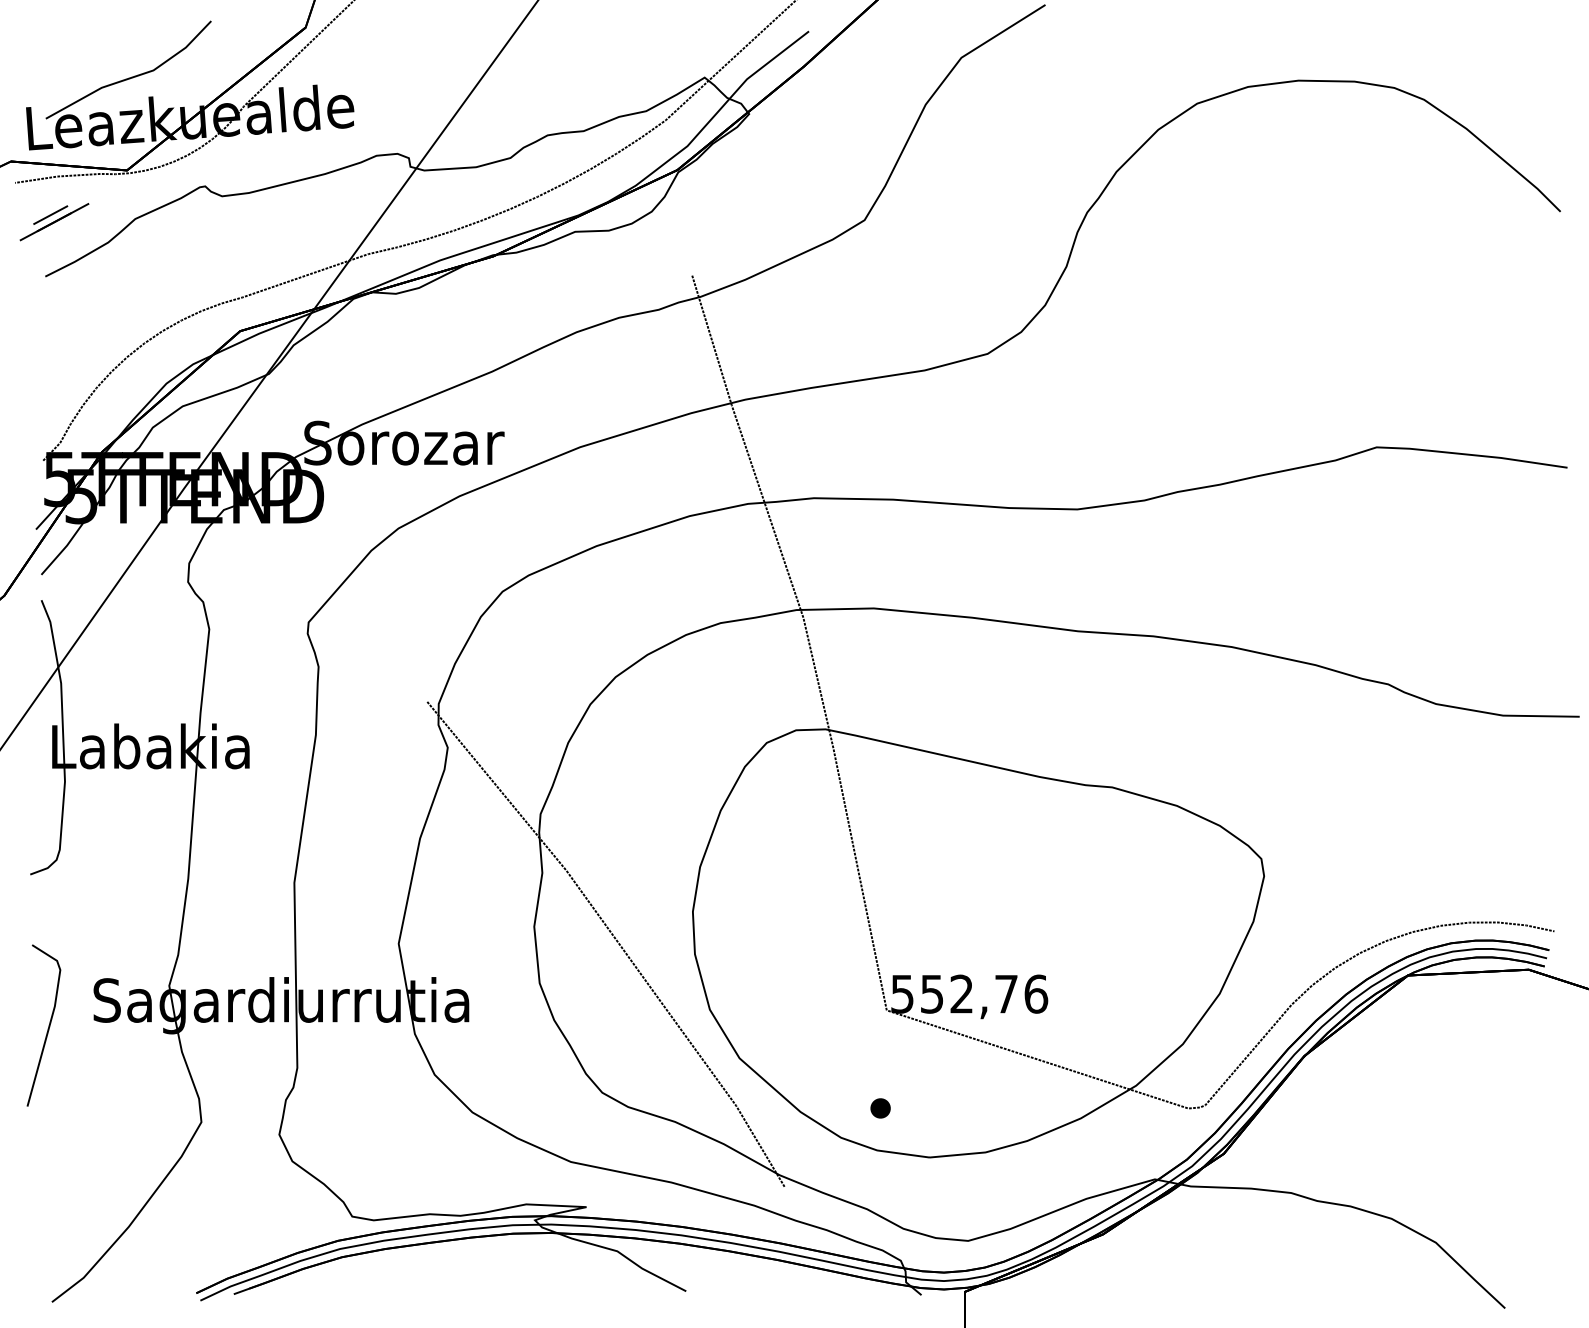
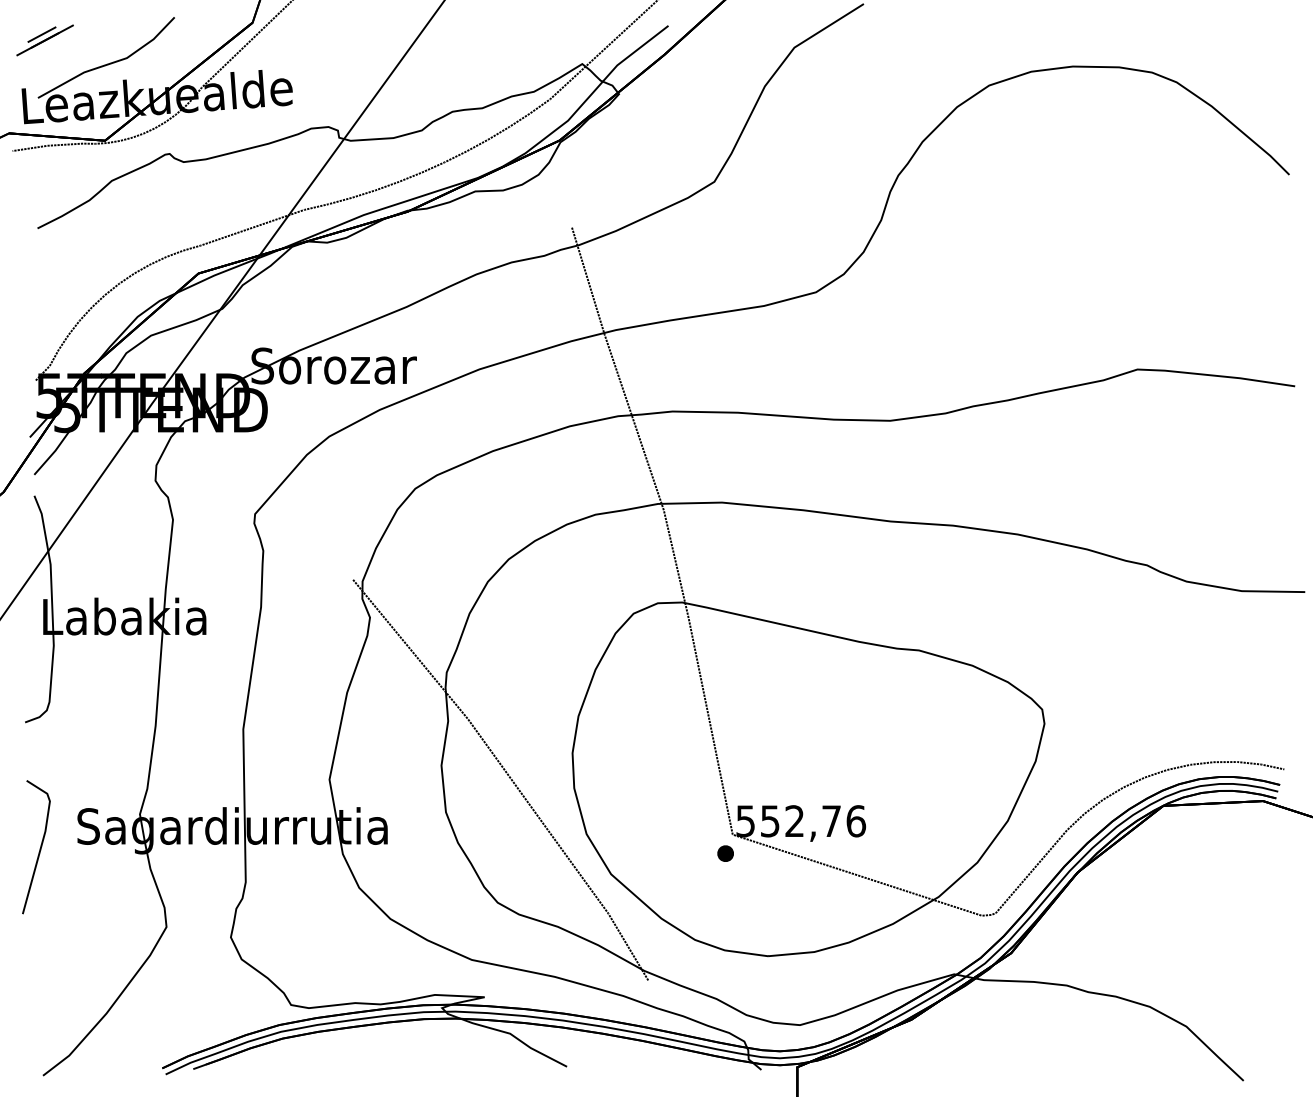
part: (53, 222) -> (44, 40), moved
part: (880, 1108) -> (725, 853), moved

